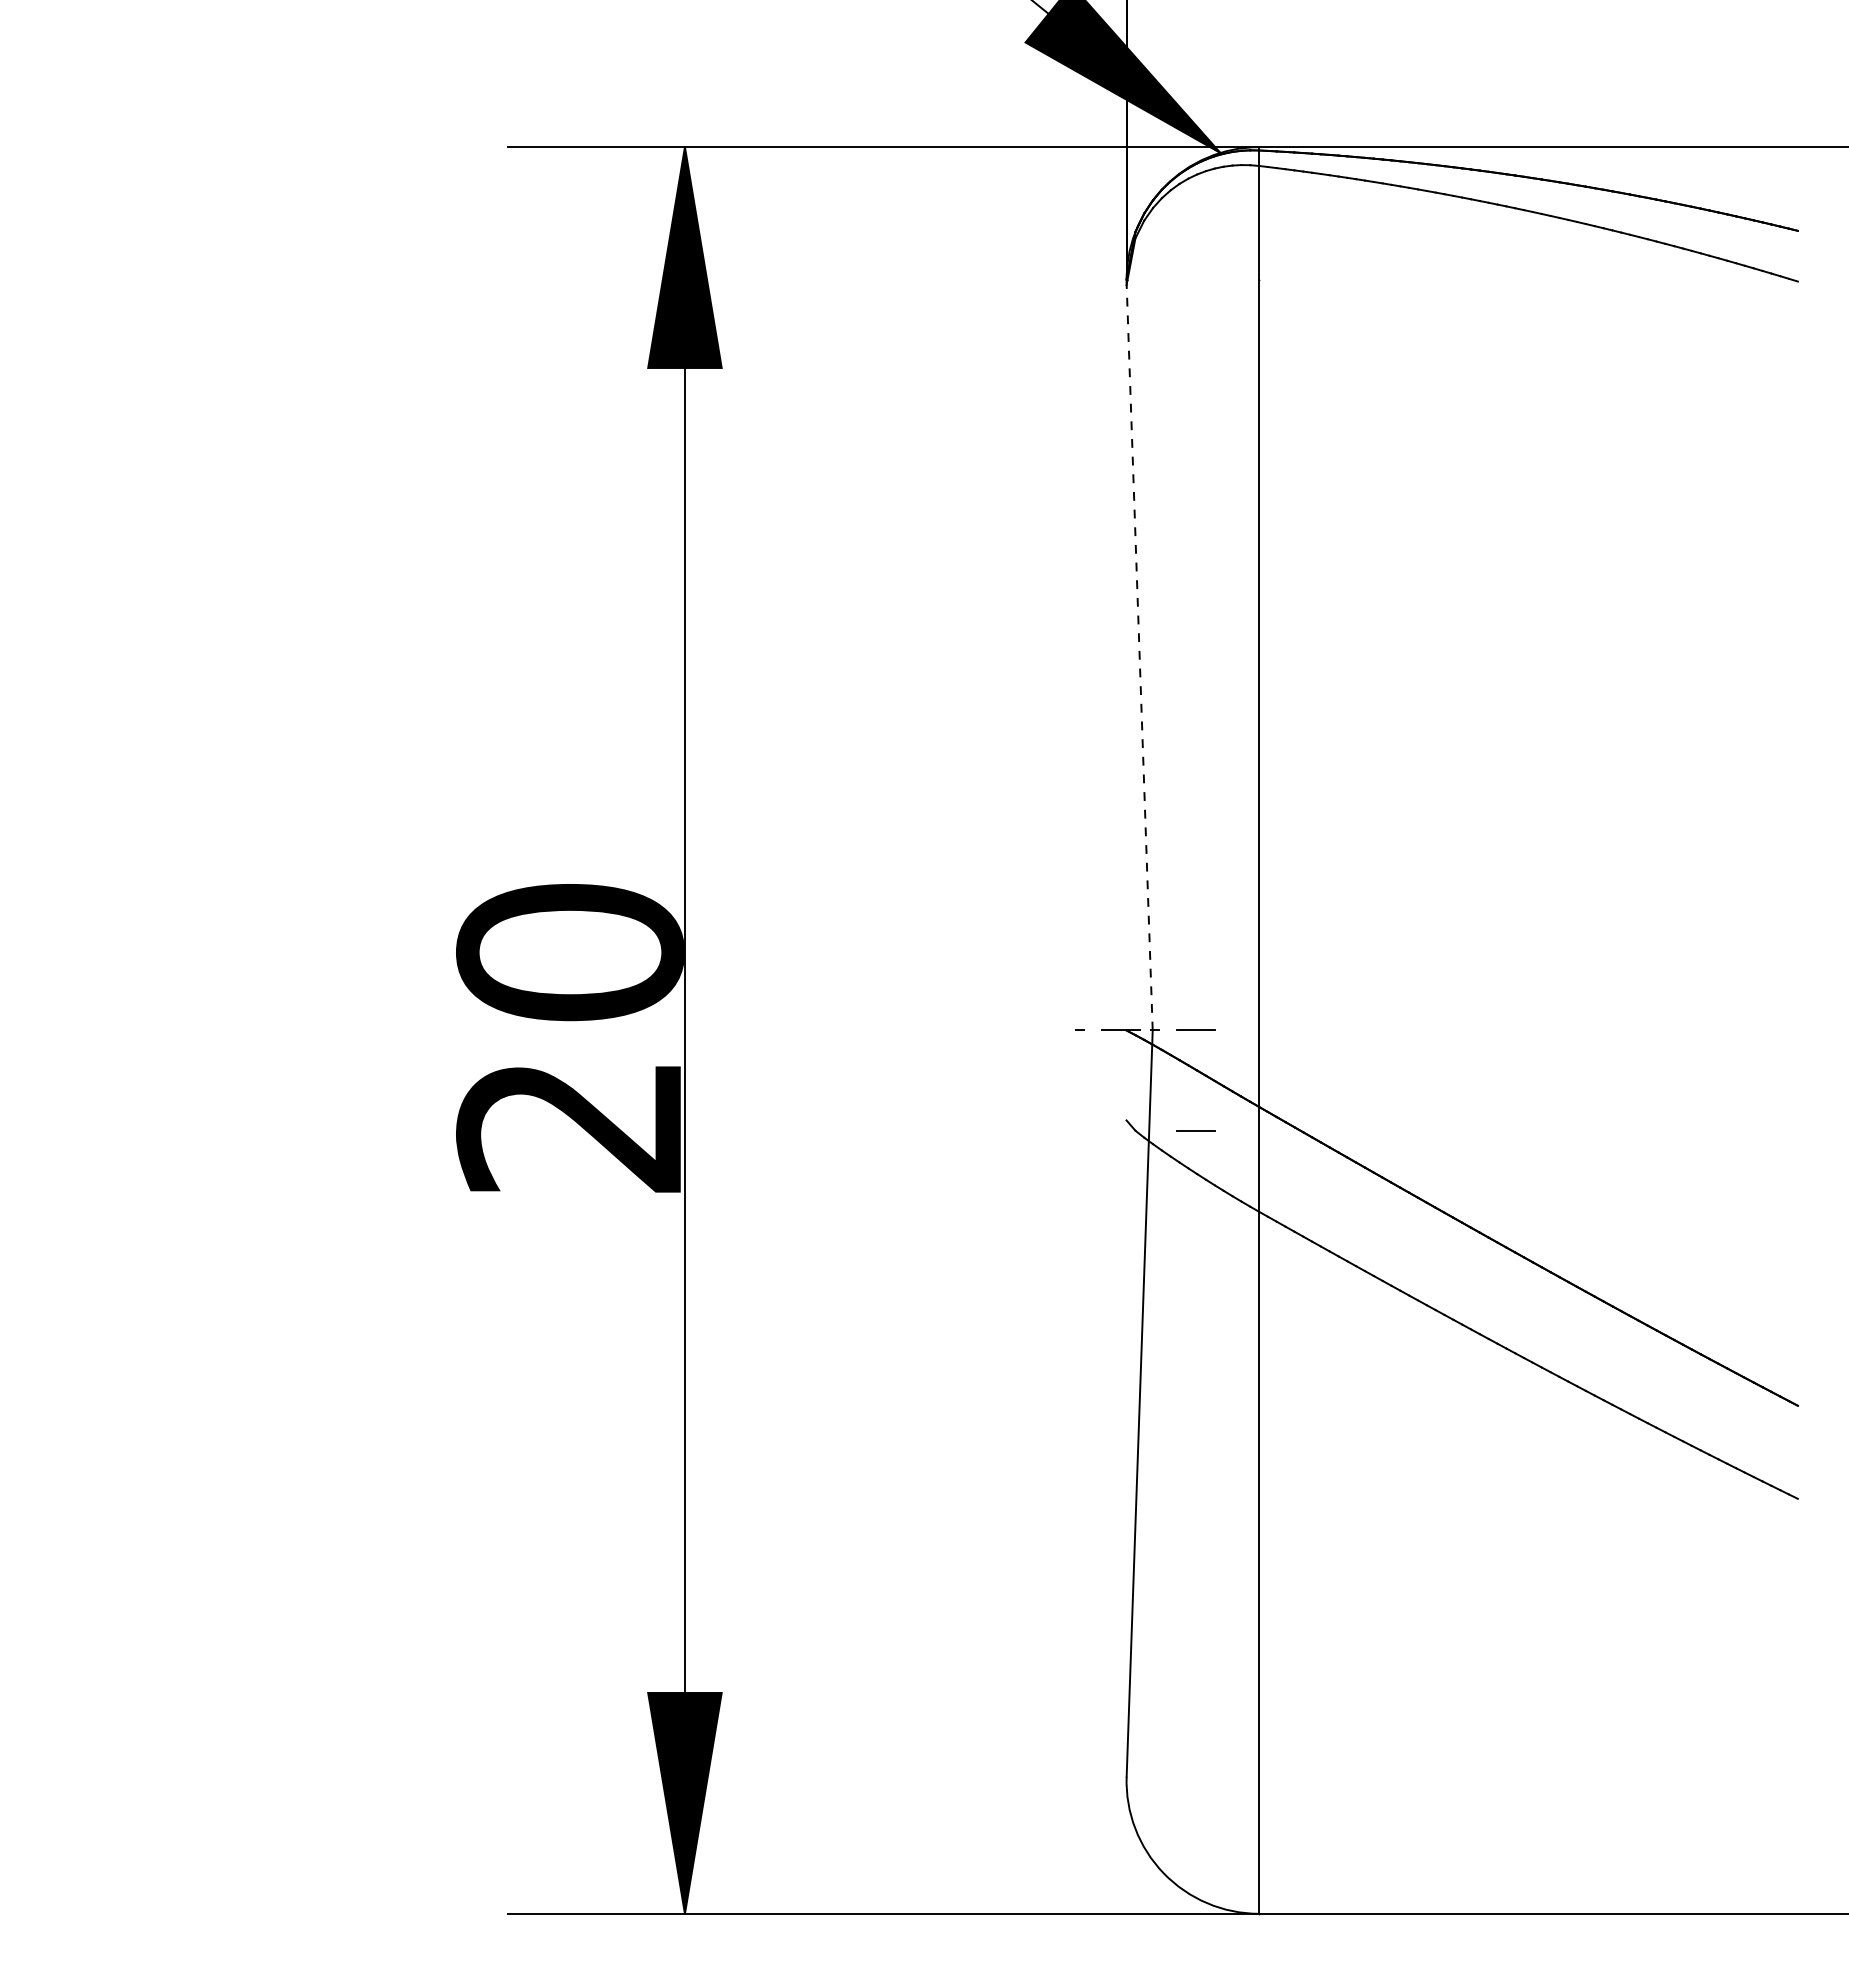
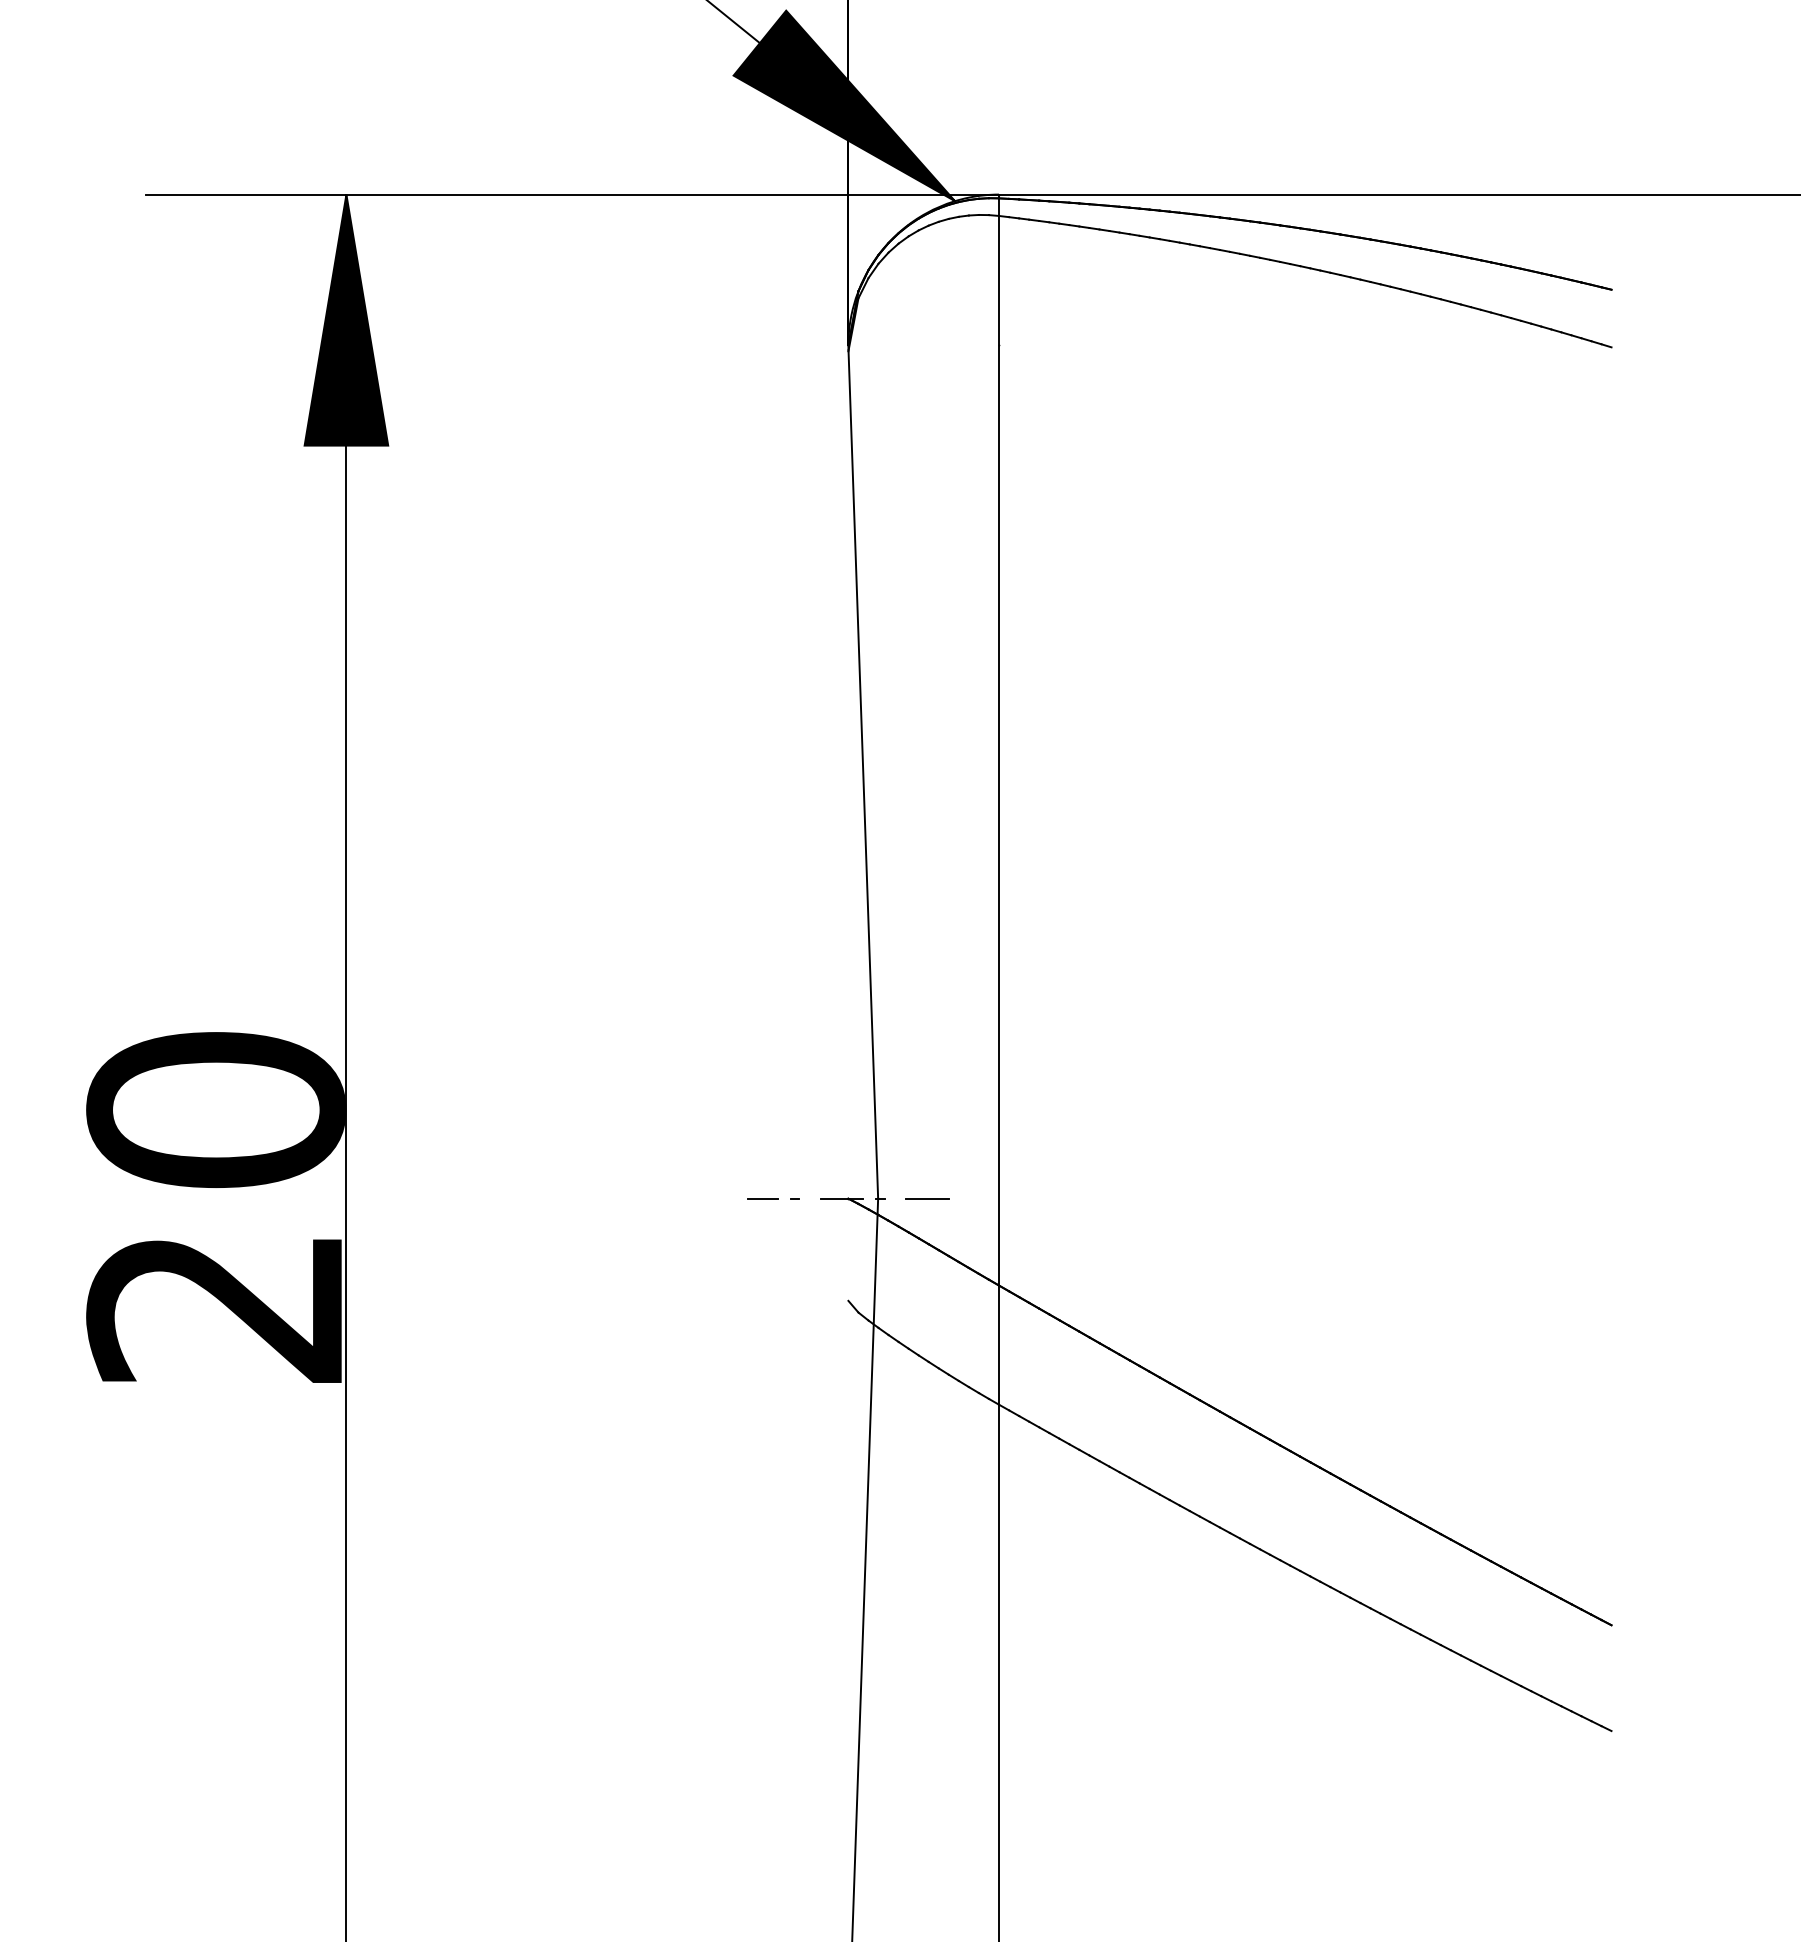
line: (1139, 656) -> (863, 773), dashed -> solid
line: (1051, 1030) -> (763, 1198), added
line: (1195, 1130) -> (926, 1312), removed

